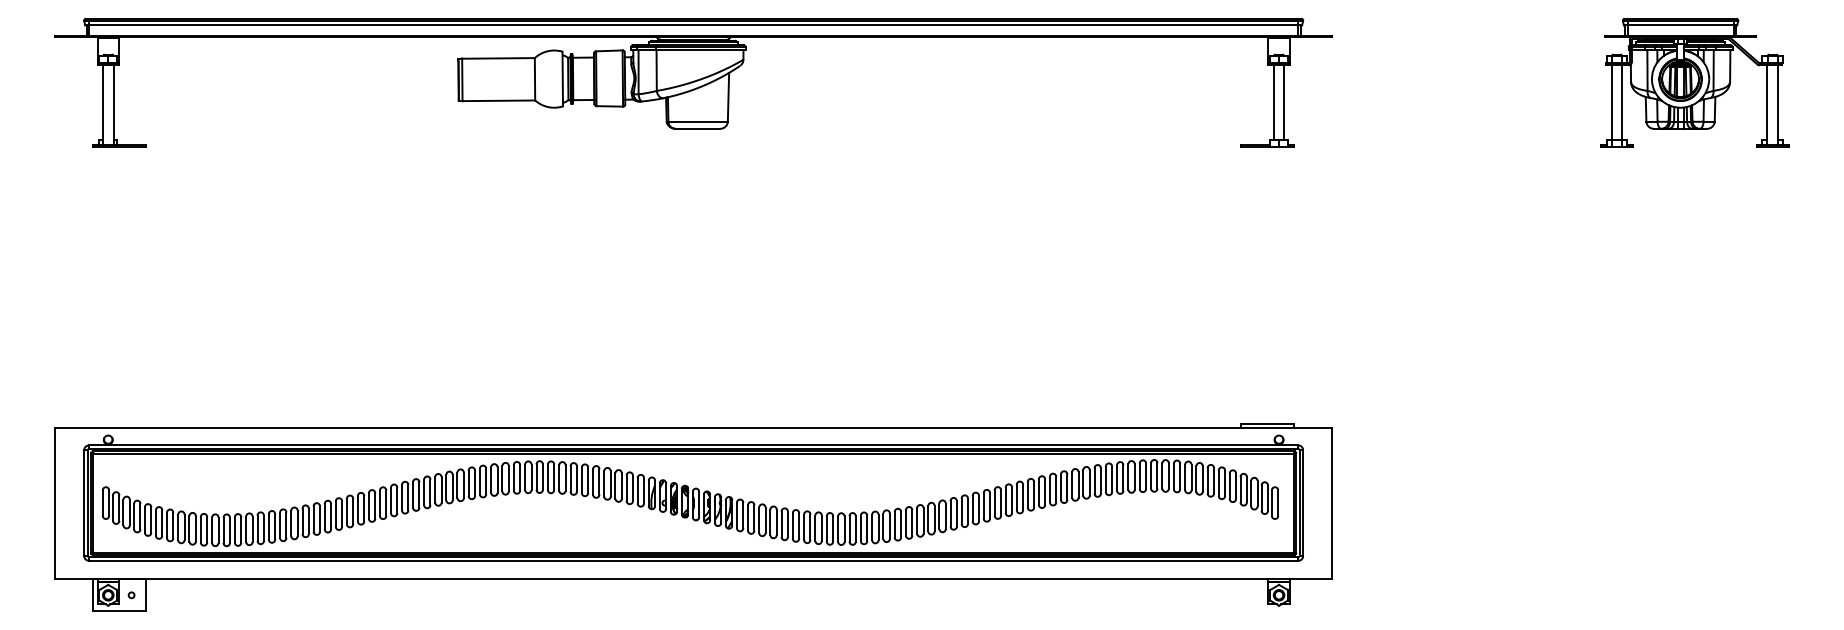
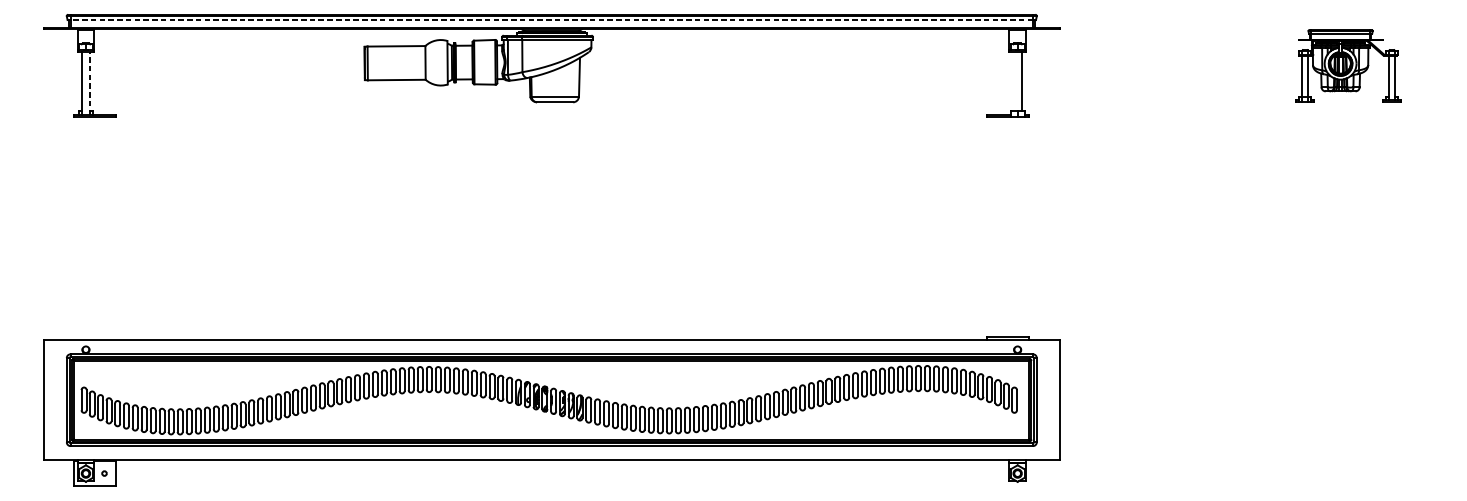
line: (693, 25) -> (551, 20), solid -> dashed
part: (1694, 82) -> (1348, 65), size x0.7
line: (1273, 102) -> (1013, 81), removed
line: (113, 105) -> (90, 83), solid -> dashed

